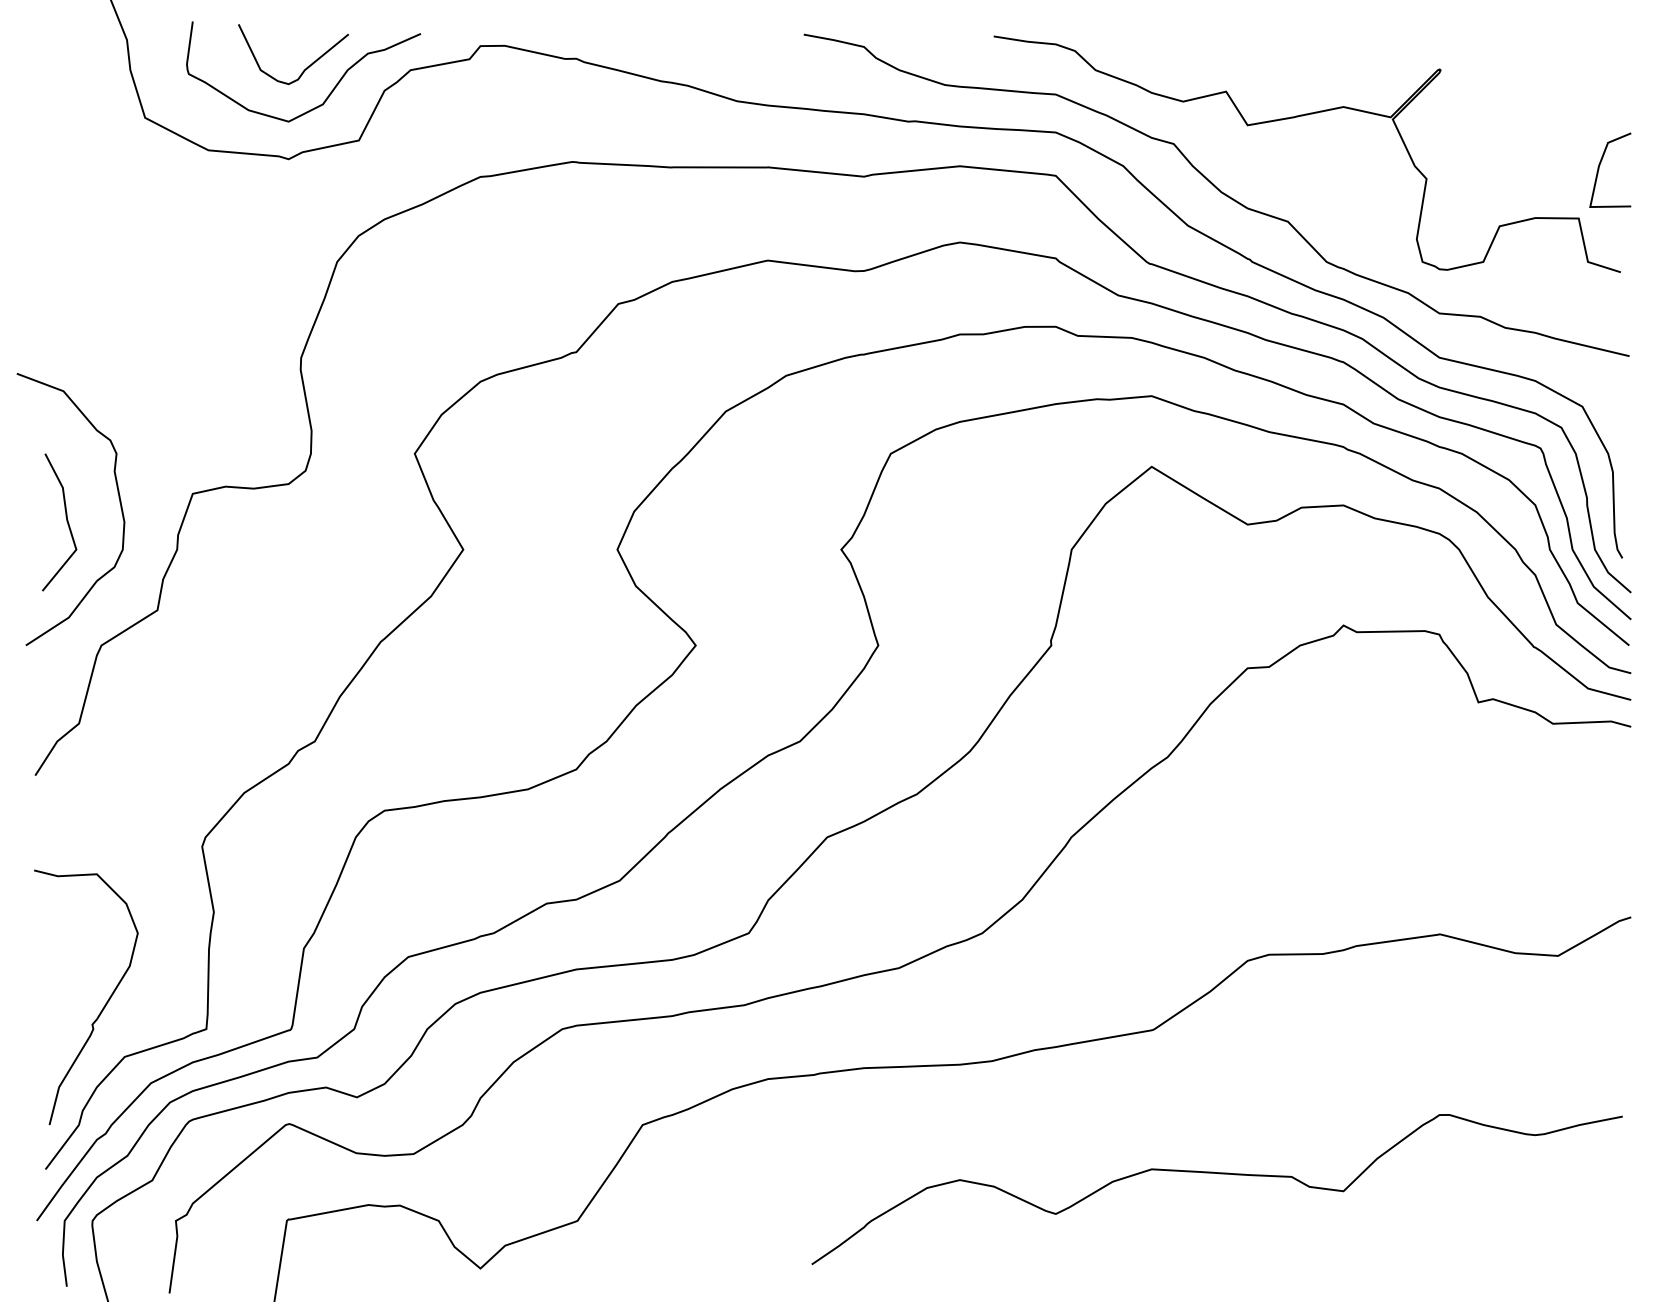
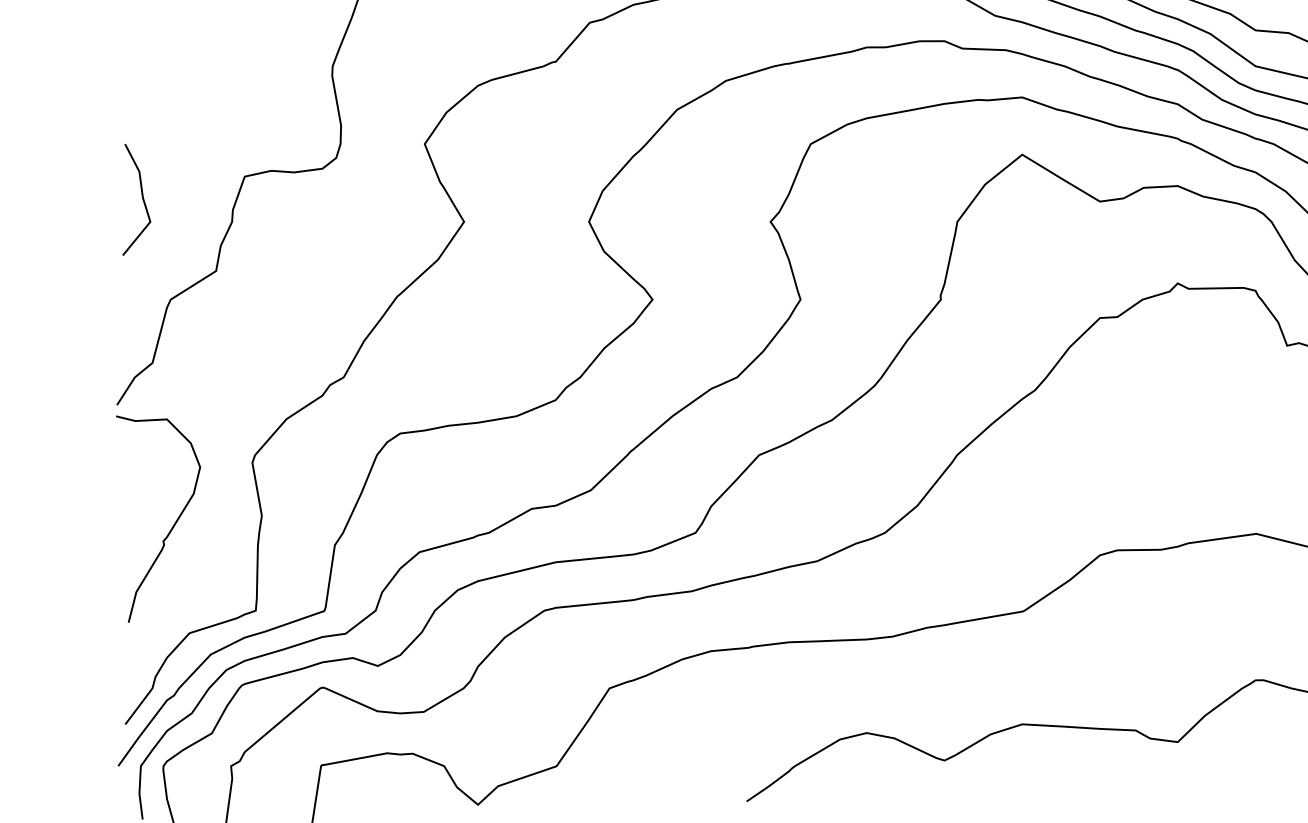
curve: (119, 503) -> (185, 184), removed
curve: (103, 1006) -> (172, 526), moved

